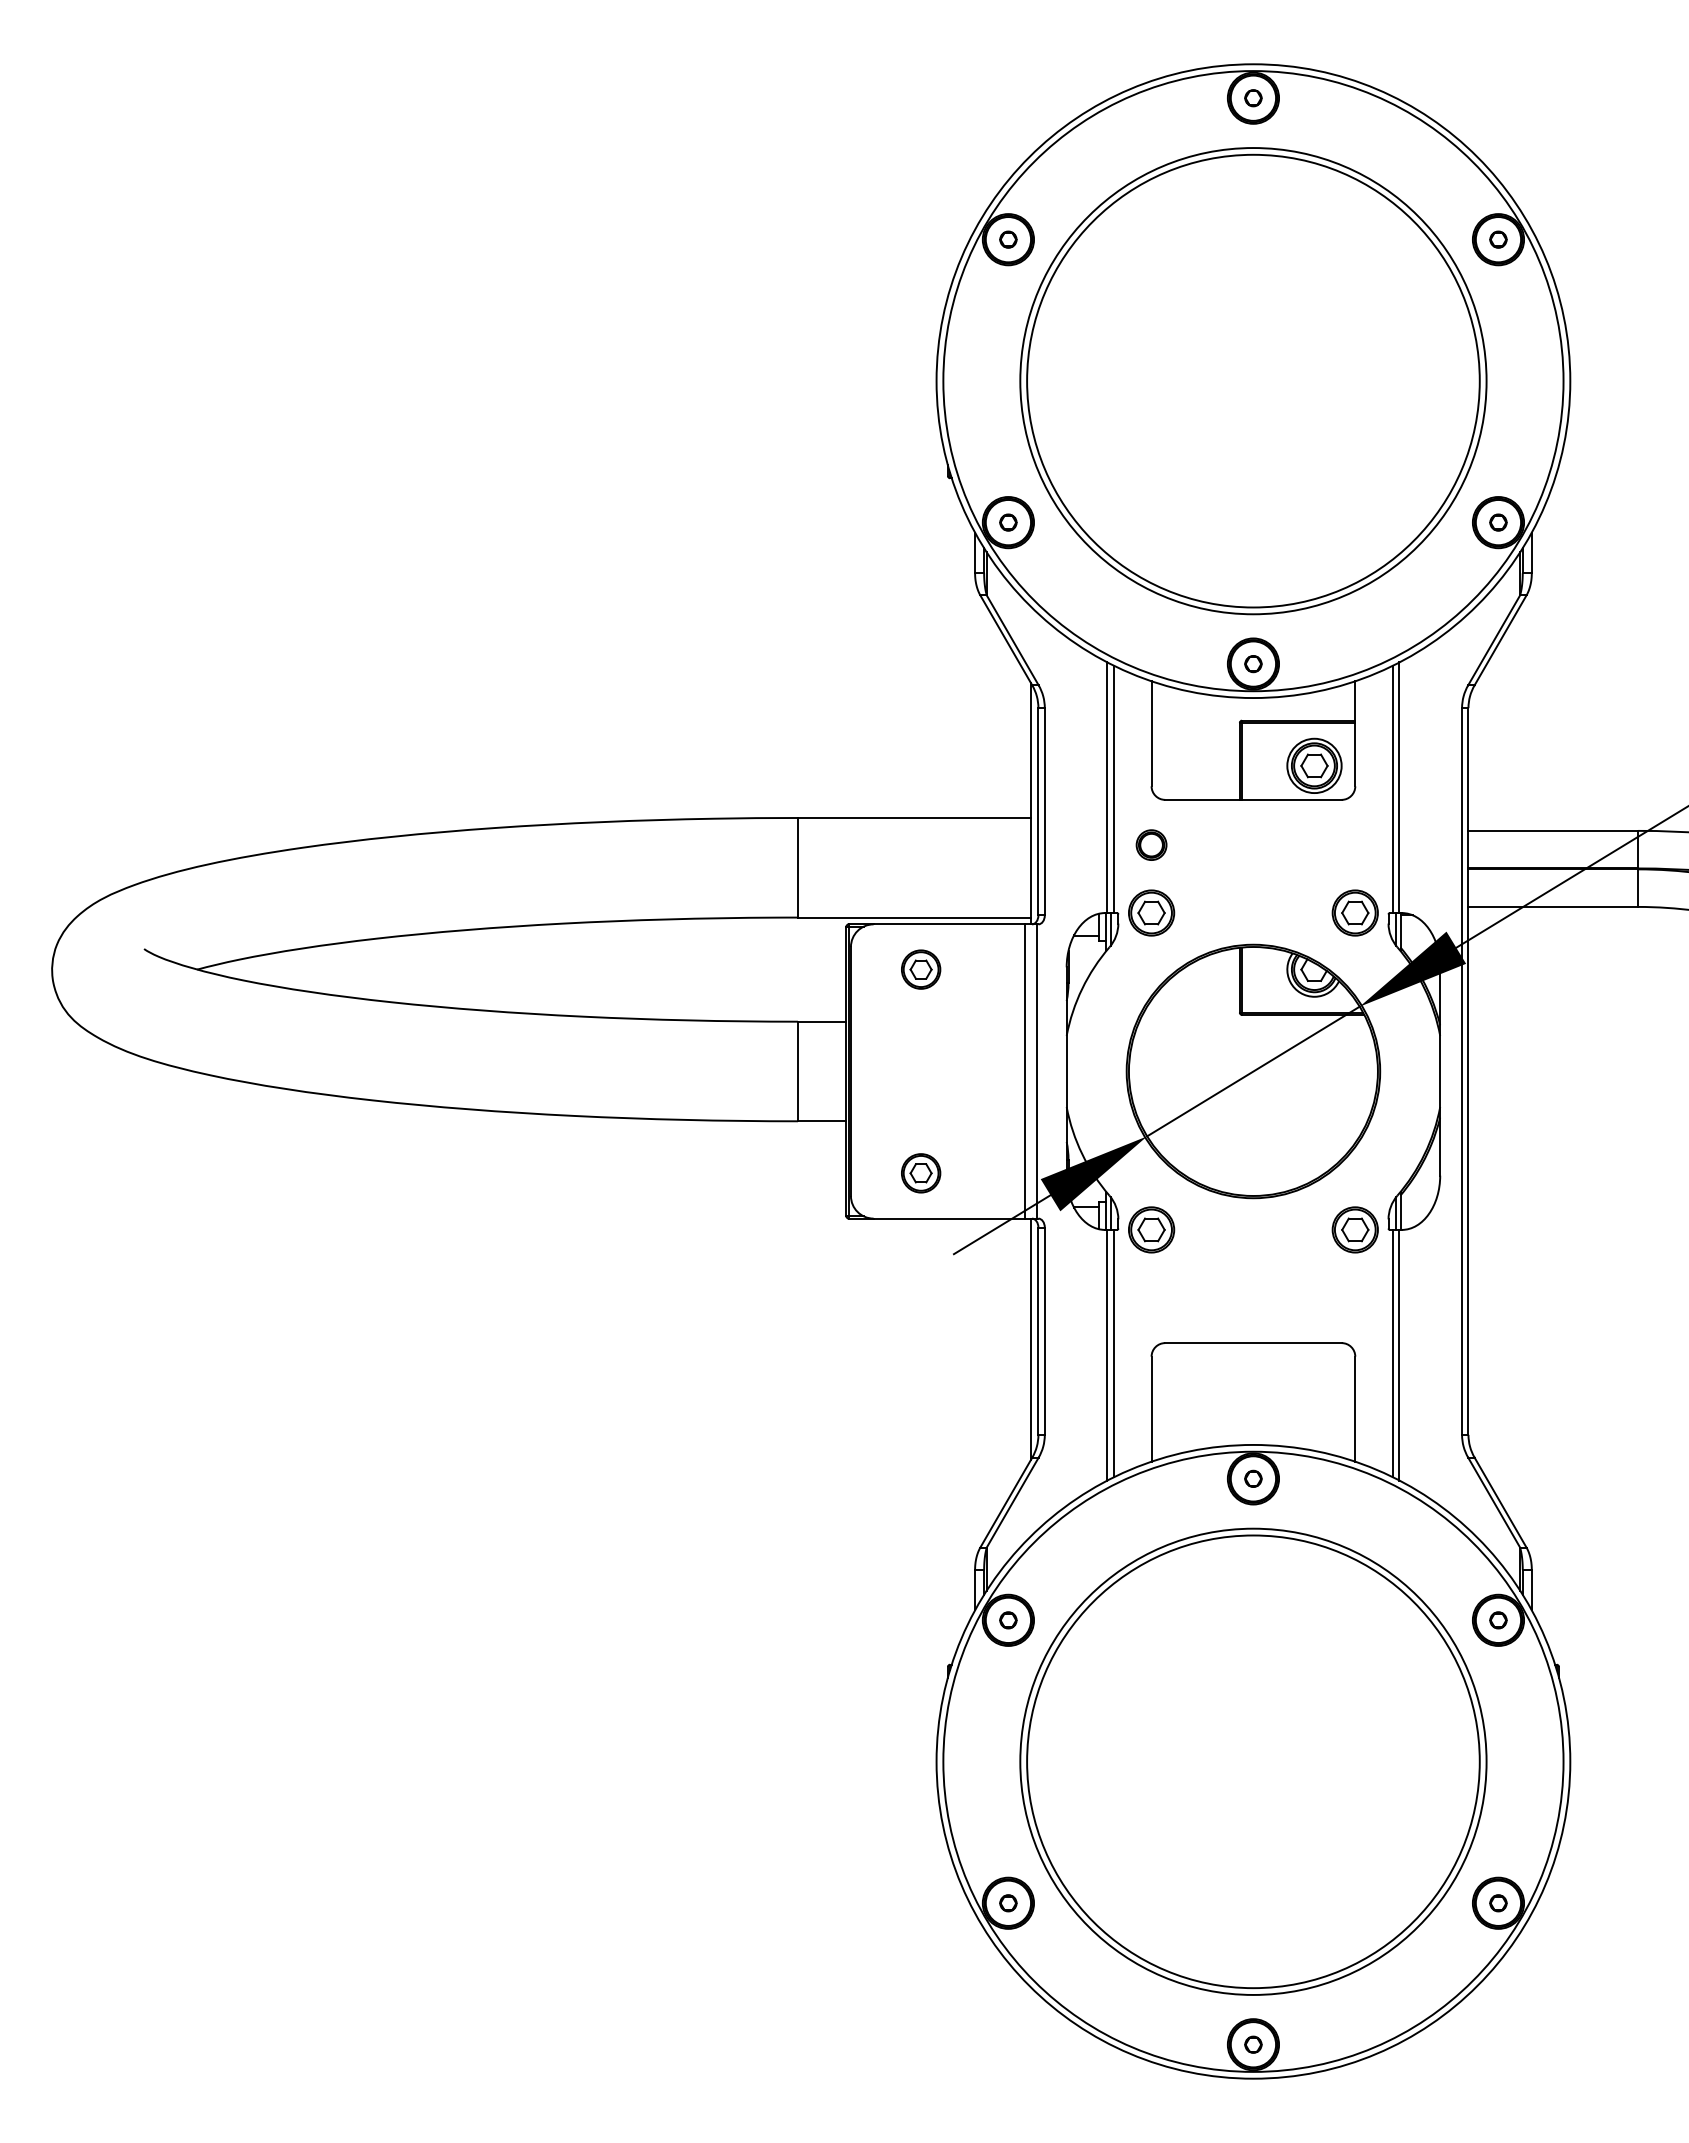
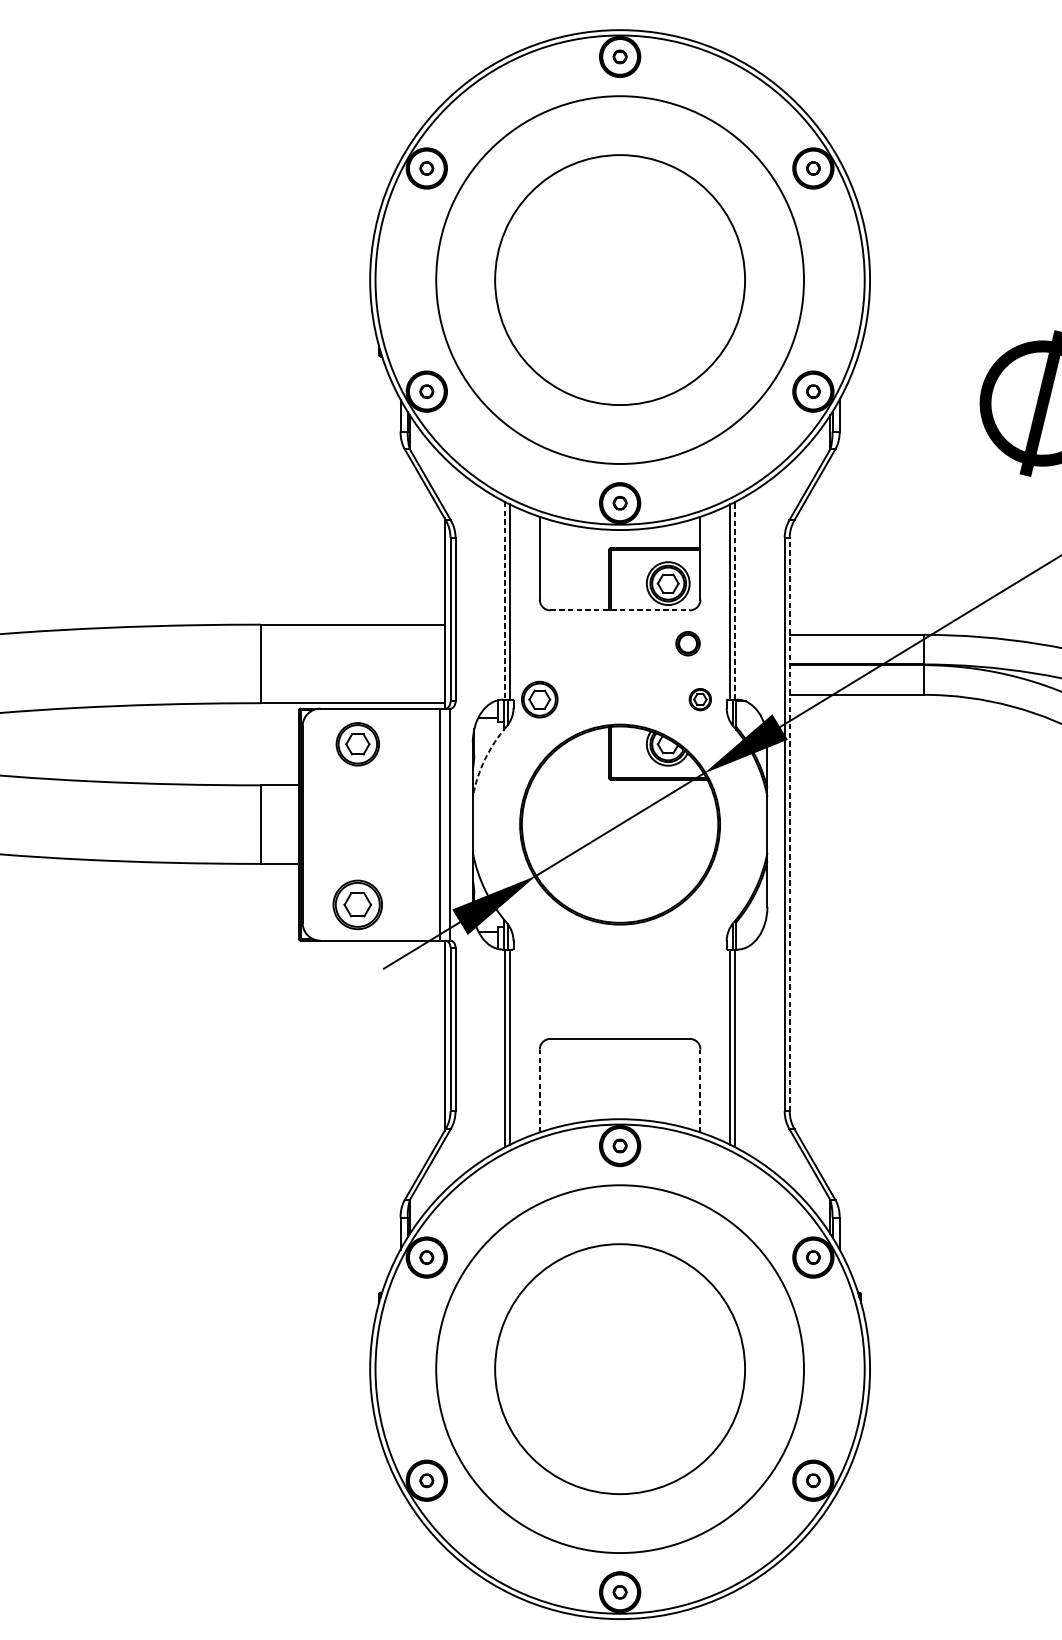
circle: (1253, 380) -> (620, 279), size x0.7
line: (1399, 787) -> (735, 600), solid -> dashed
line: (1107, 788) -> (504, 601), solid -> dashed
line: (1253, 799) -> (620, 610), solid -> dashed
part: (1151, 844) -> (687, 643), moved
part: (1354, 912) -> (699, 699), size x0.6
part: (921, 969) -> (358, 744), size x1.4
arc: (1082, 988) -> (485, 759), solid -> dashed
line: (1468, 1071) -> (789, 824), solid -> dashed
part: (921, 1173) -> (358, 905), size x1.6
part: (1151, 1229) -> (539, 949), removed
part: (1354, 1229) -> (699, 949), removed
line: (1151, 1409) -> (539, 1091), solid -> dashed
line: (1355, 1409) -> (700, 1091), solid -> dashed
circle: (1253, 1761) -> (620, 1368), size x0.7

